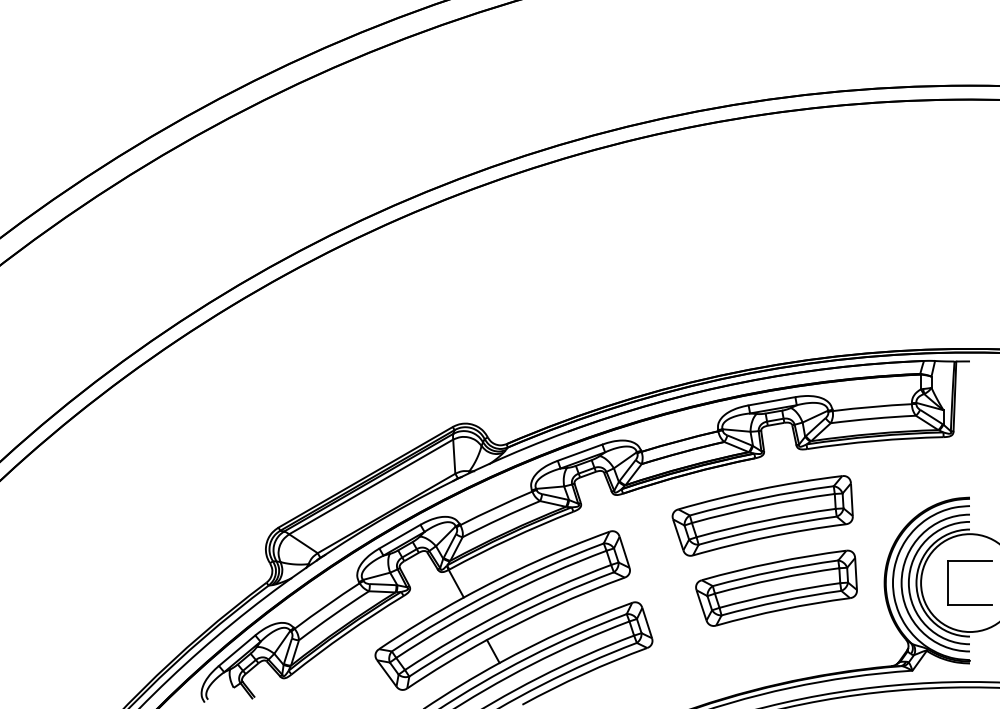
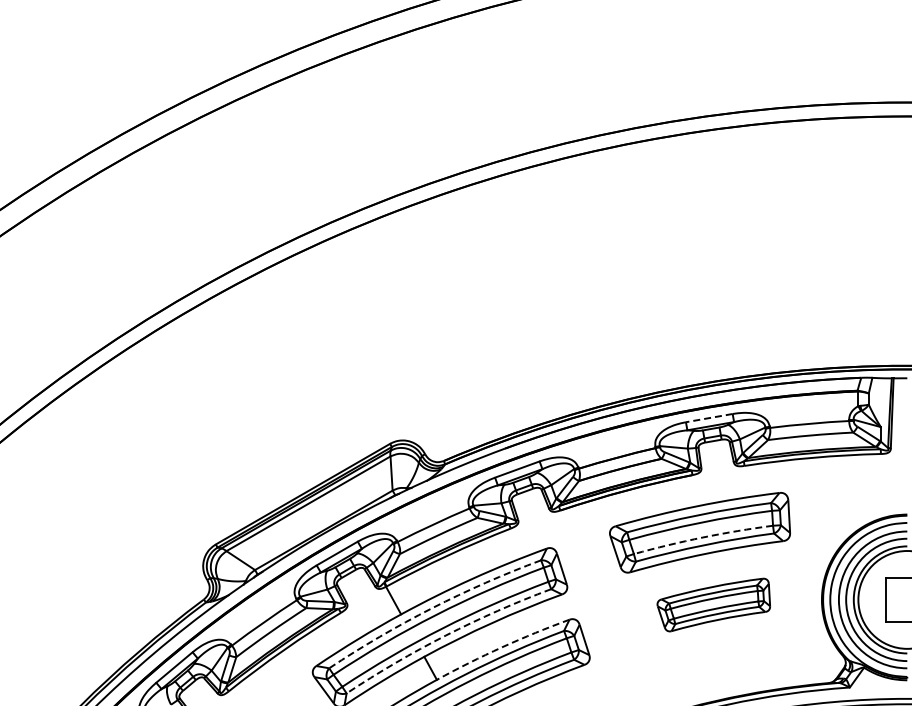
line: (772, 401) -> (709, 418), solid -> dashed
arc: (765, 520) -> (702, 537), solid -> dashed
part: (776, 587) -> (713, 604), size x0.7
arc: (494, 591) -> (431, 608), solid -> dashed
arc: (508, 618) -> (445, 635), solid -> dashed
arc: (564, 630) -> (501, 647), solid -> dashed

